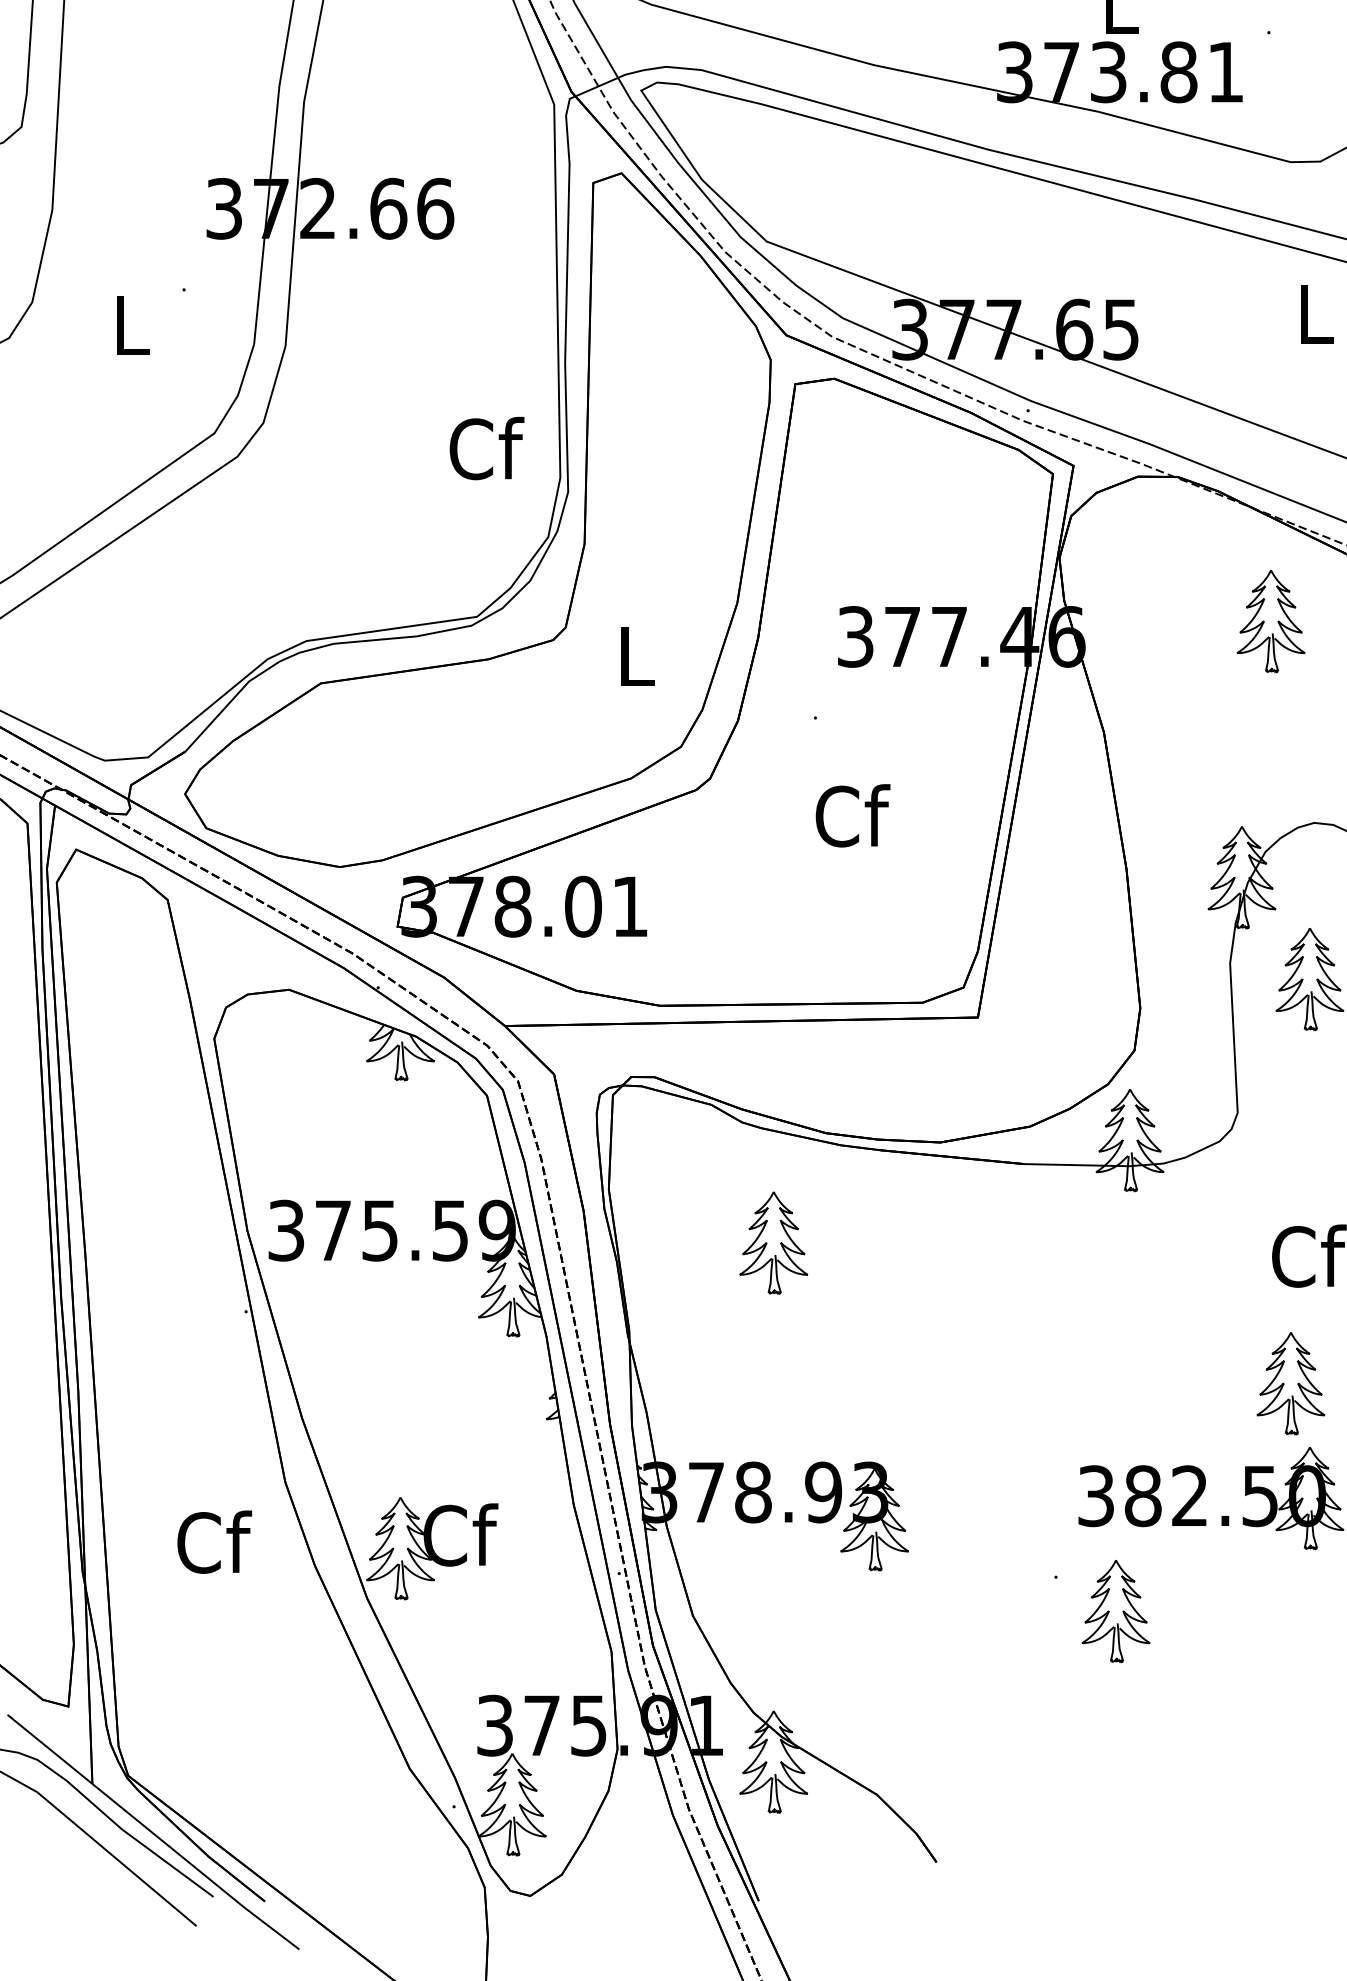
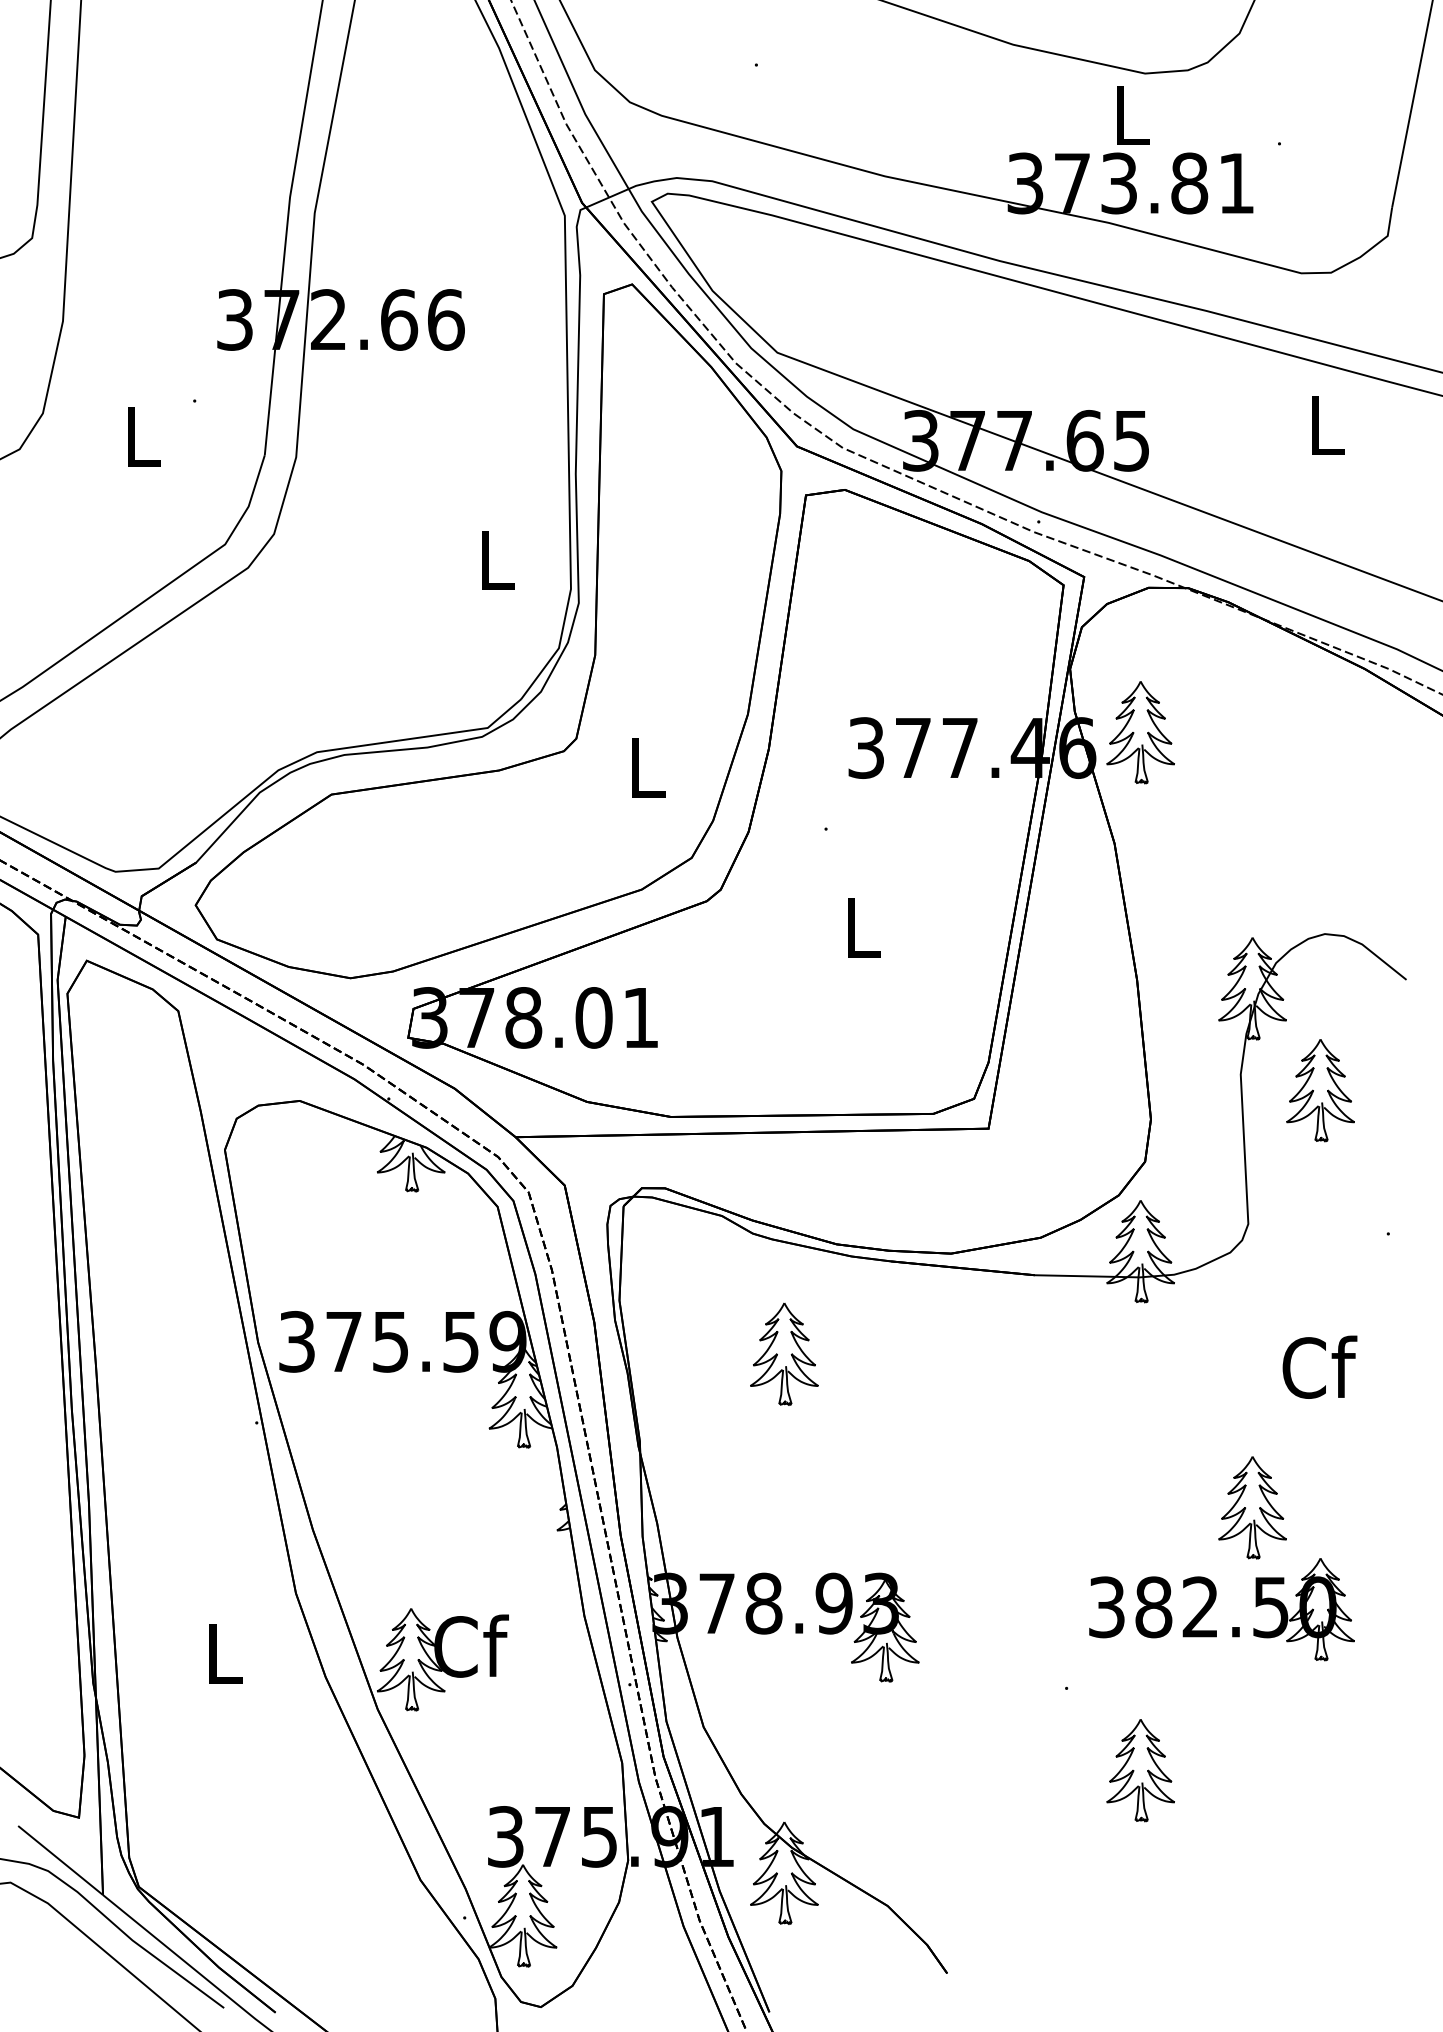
text: (486, 448) -> (497, 559), Cf -> L
part: (1270, 621) -> (1140, 732), moved
text: (852, 815) -> (863, 926), Cf -> L
part: (1290, 1383) -> (1252, 1507), moved
text: (214, 1542) -> (225, 1653), Cf -> L
part: (1115, 1611) -> (1140, 1770), moved

